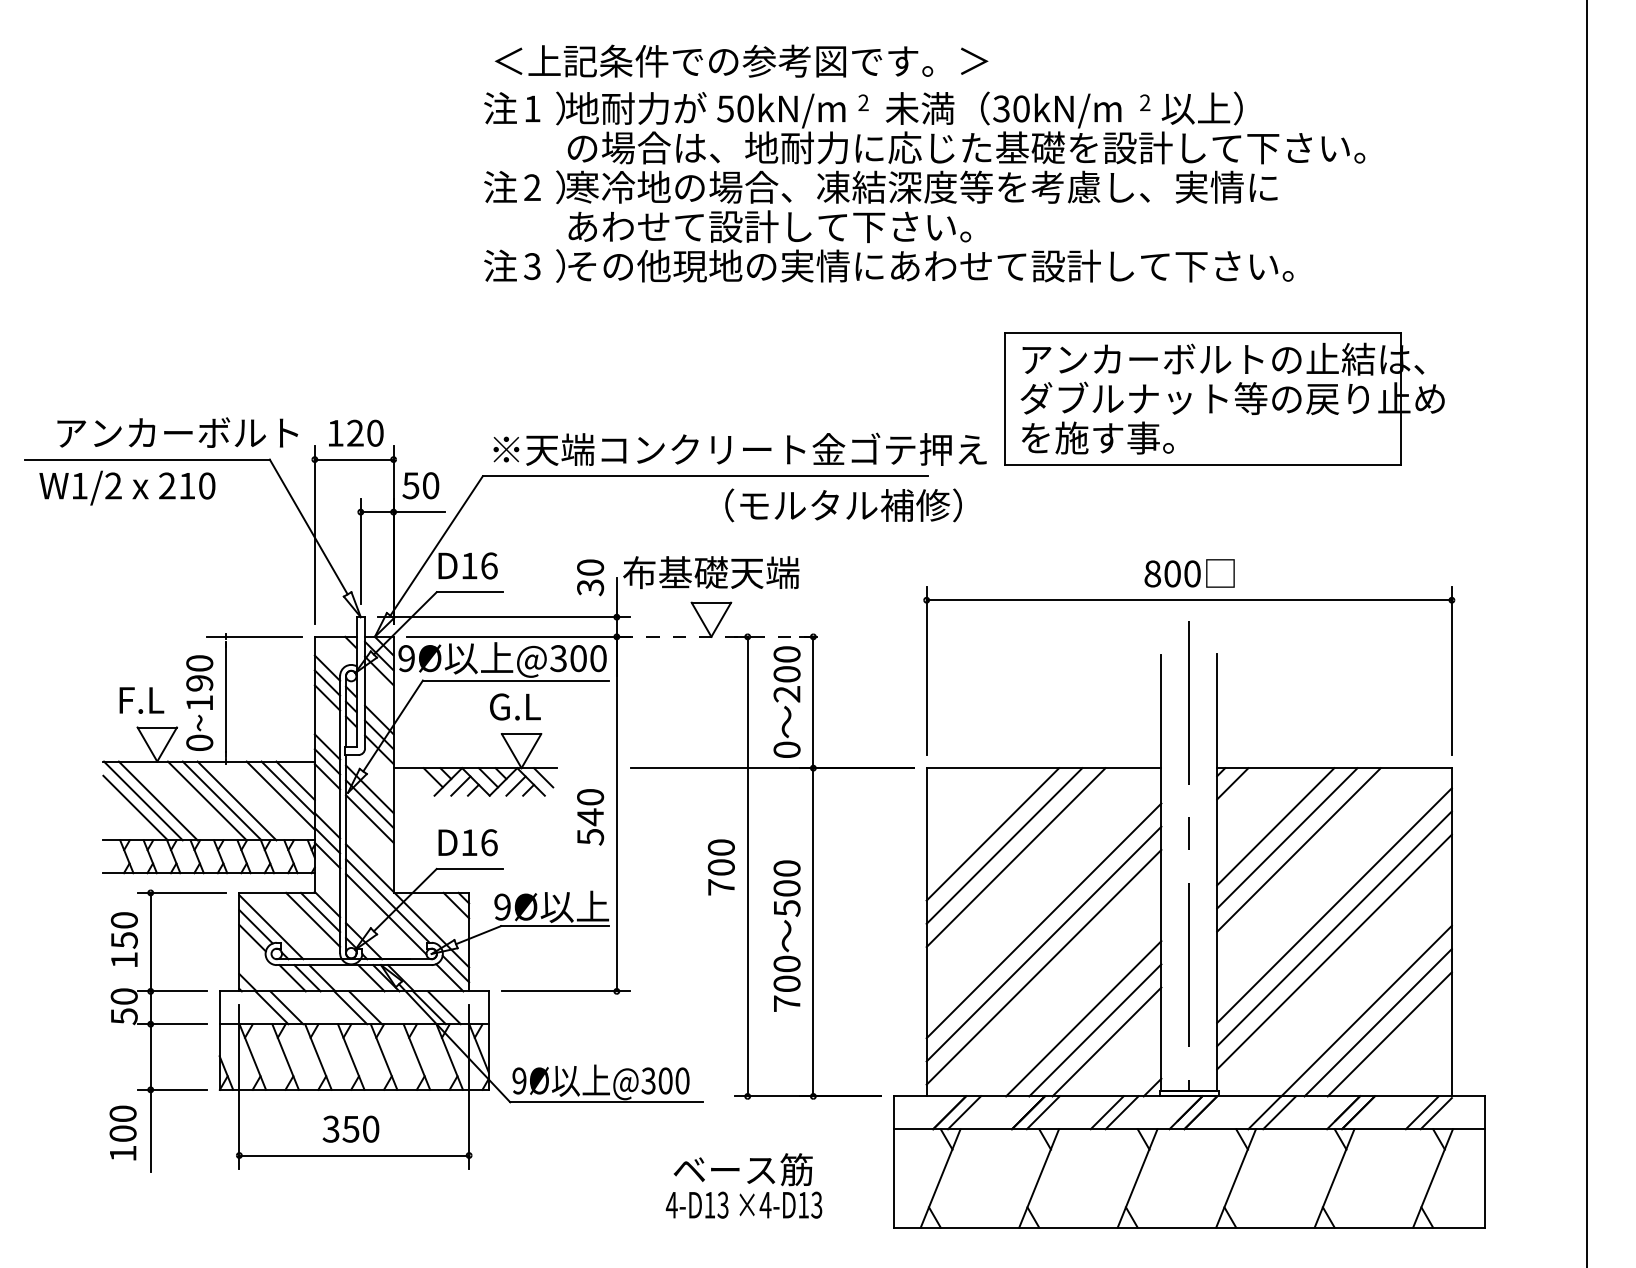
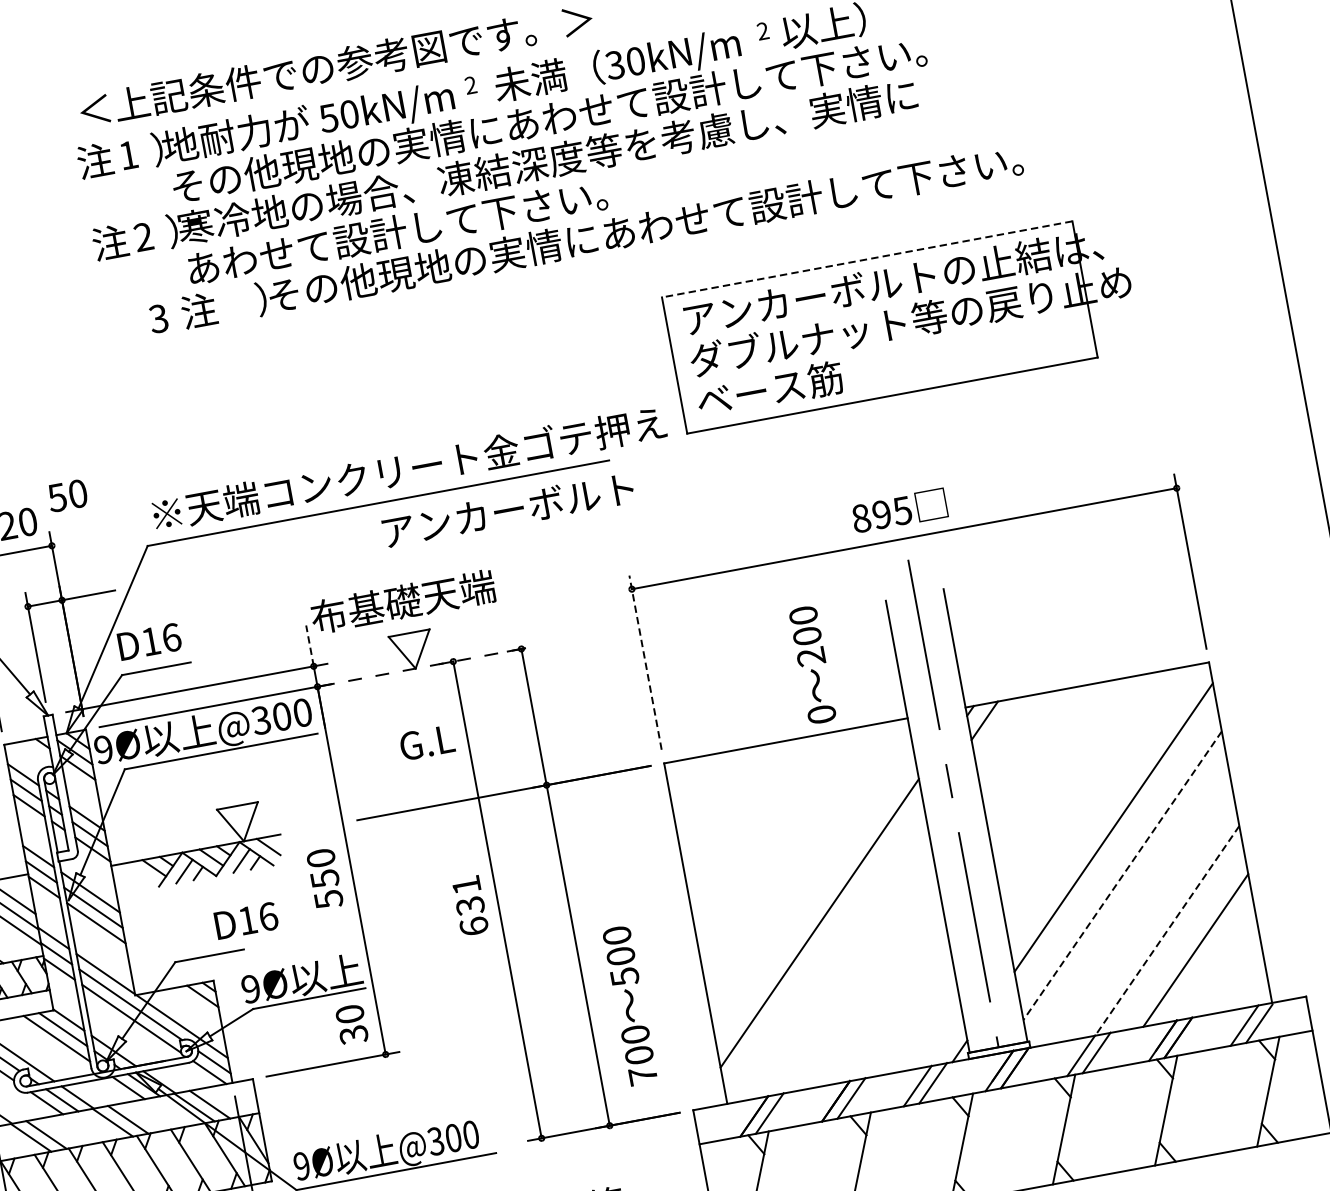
text: (966, 147) -> (586, 111), の場合は、地耐力に応じた基礎を設計して下さい。 -> その他現地の実情にあわせて設計して下さい。
text: (888, 265) -> (601, 235), moved
line: (1202, 333) -> (866, 259), solid -> dashed
text: (1096, 437) -> (776, 387), を施す事。 -> ベース筋
text: (420, 485) -> (67, 495), moved
text: (832, 505) -> (516, 509), （モルタル補修） -> アンカーボルト
text: (1182, 573) -> (892, 512), 800 -> 895
text: (590, 577) -> (351, 1024), moved
line: (616, 597) -> (309, 646), solid -> dashed
line: (926, 671) -> (645, 663), solid -> dashed
text: (786, 701) -> (812, 664), moved
text: (515, 706) -> (427, 742), moved
text: (590, 817) -> (324, 879), 540 -> 550
line: (1275, 826) -> (1037, 756), removed
line: (992, 834) -> (745, 819), removed
line: (1287, 838) -> (1052, 766), removed
text: (467, 842) -> (245, 920), moved
line: (1004, 845) -> (759, 828), removed
line: (1298, 849) -> (1065, 776), removed
line: (1015, 857) -> (773, 839), removed
text: (720, 867) -> (469, 906), 700 -> 631
line: (1043, 920) -> (814, 898), removed
line: (1334, 928) -> (1118, 851), removed
text: (786, 935) -> (629, 1005), moved
line: (1334, 952) -> (1122, 876), solid -> dashed
line: (1043, 966) -> (823, 946), removed
line: (1366, 1011) -> (1167, 931), solid -> dashed
line: (1083, 1018) -> (875, 992), removed
line: (1377, 1022) -> (1180, 940), removed
line: (1095, 1030) -> (889, 1003), removed
line: (1106, 1041) -> (903, 1012), removed

